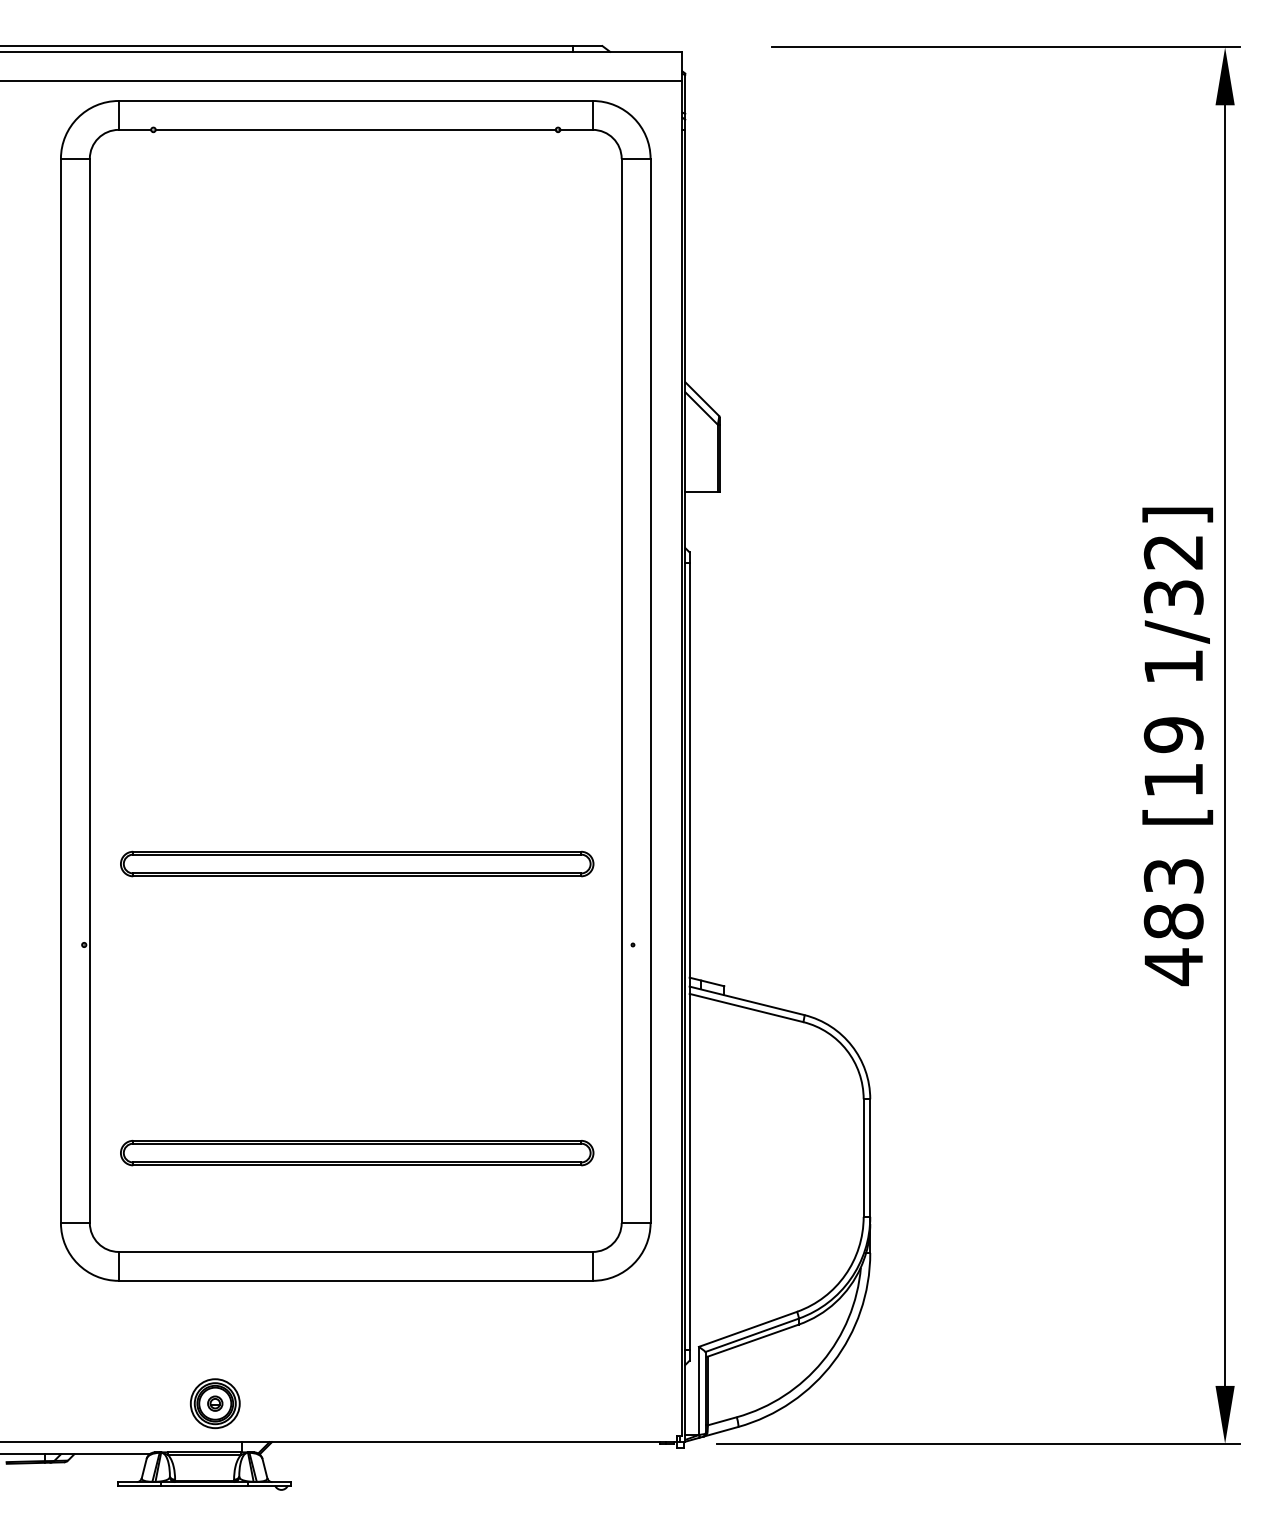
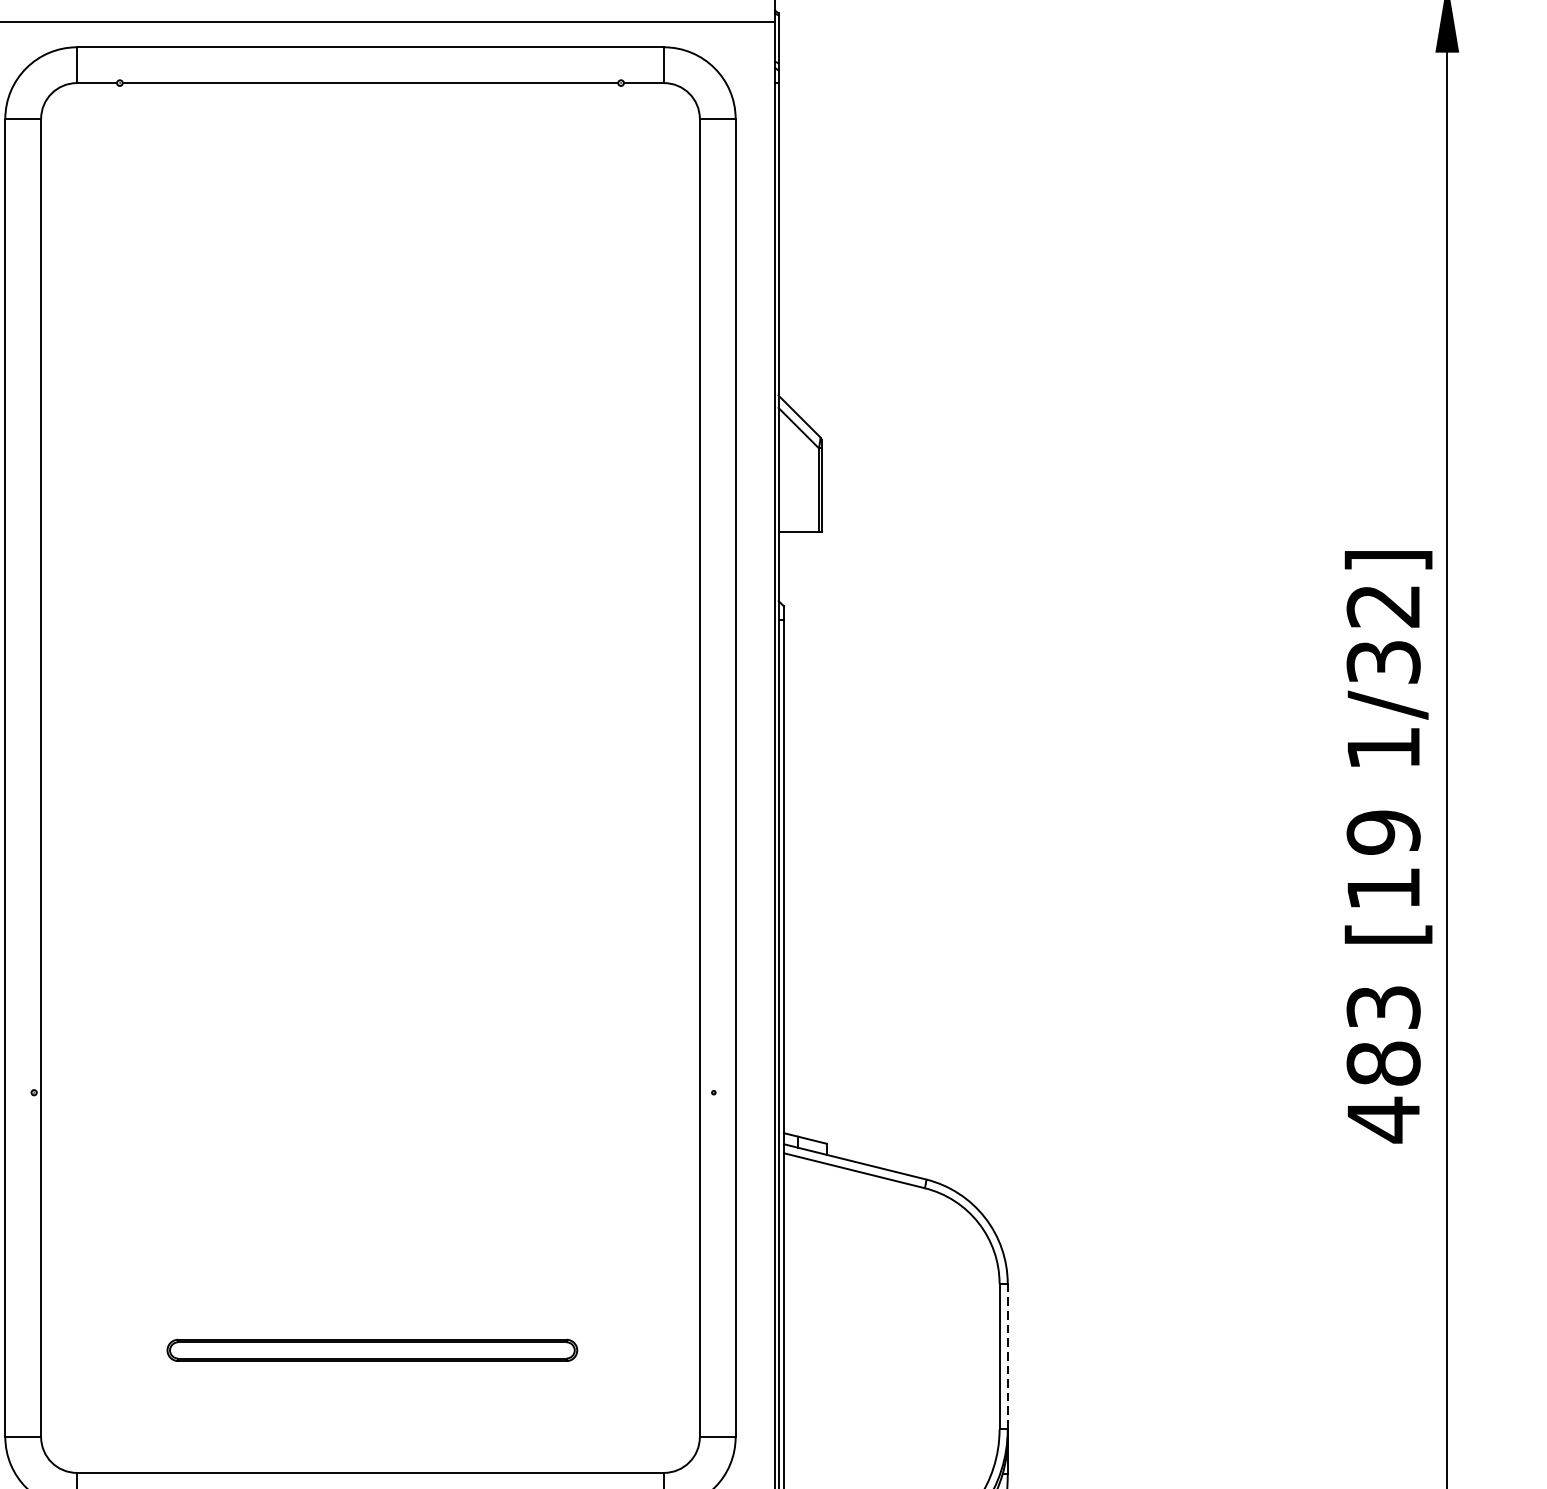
part: (357, 863) -> (372, 991), removed
part: (357, 1152) -> (372, 1349), size x0.7
line: (870, 1158) -> (1008, 1357), solid -> dashed

